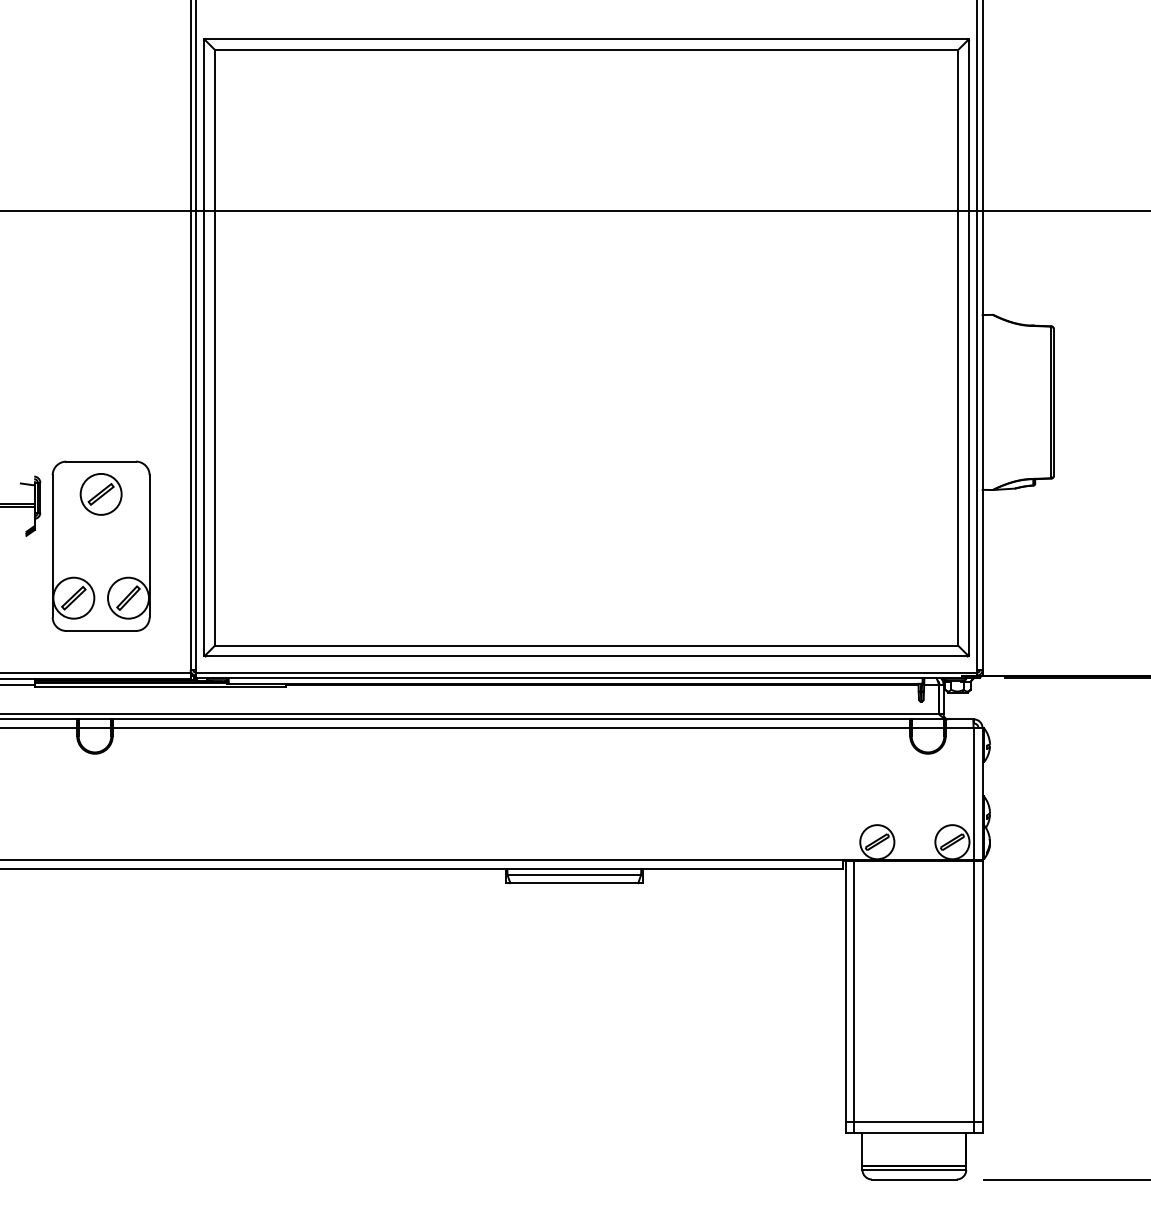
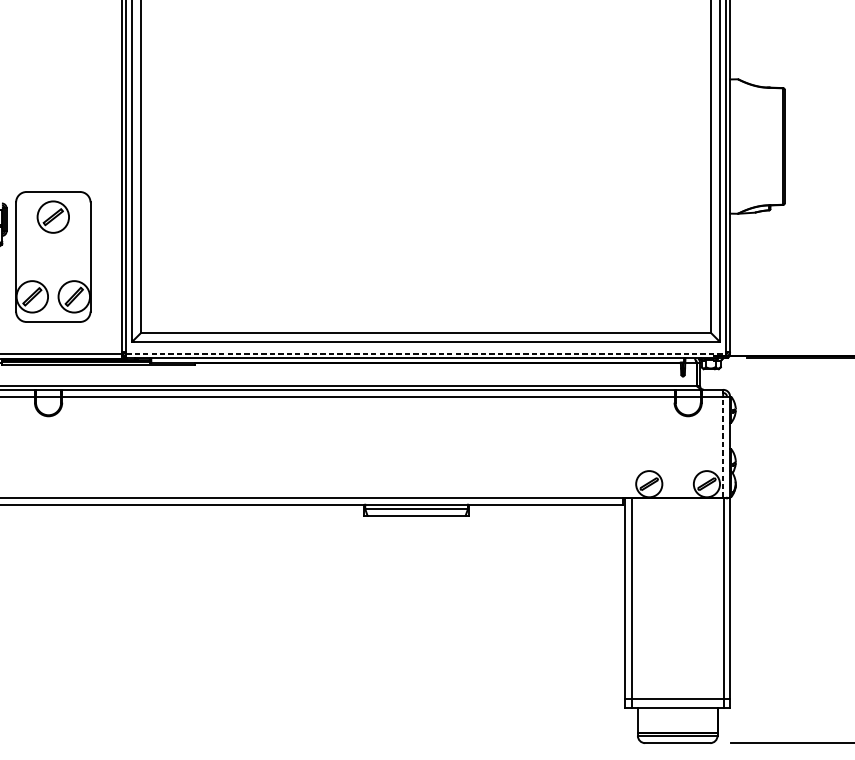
line: (586, 672) -> (425, 353), solid -> dashed
line: (973, 794) -> (723, 447), solid -> dashed

